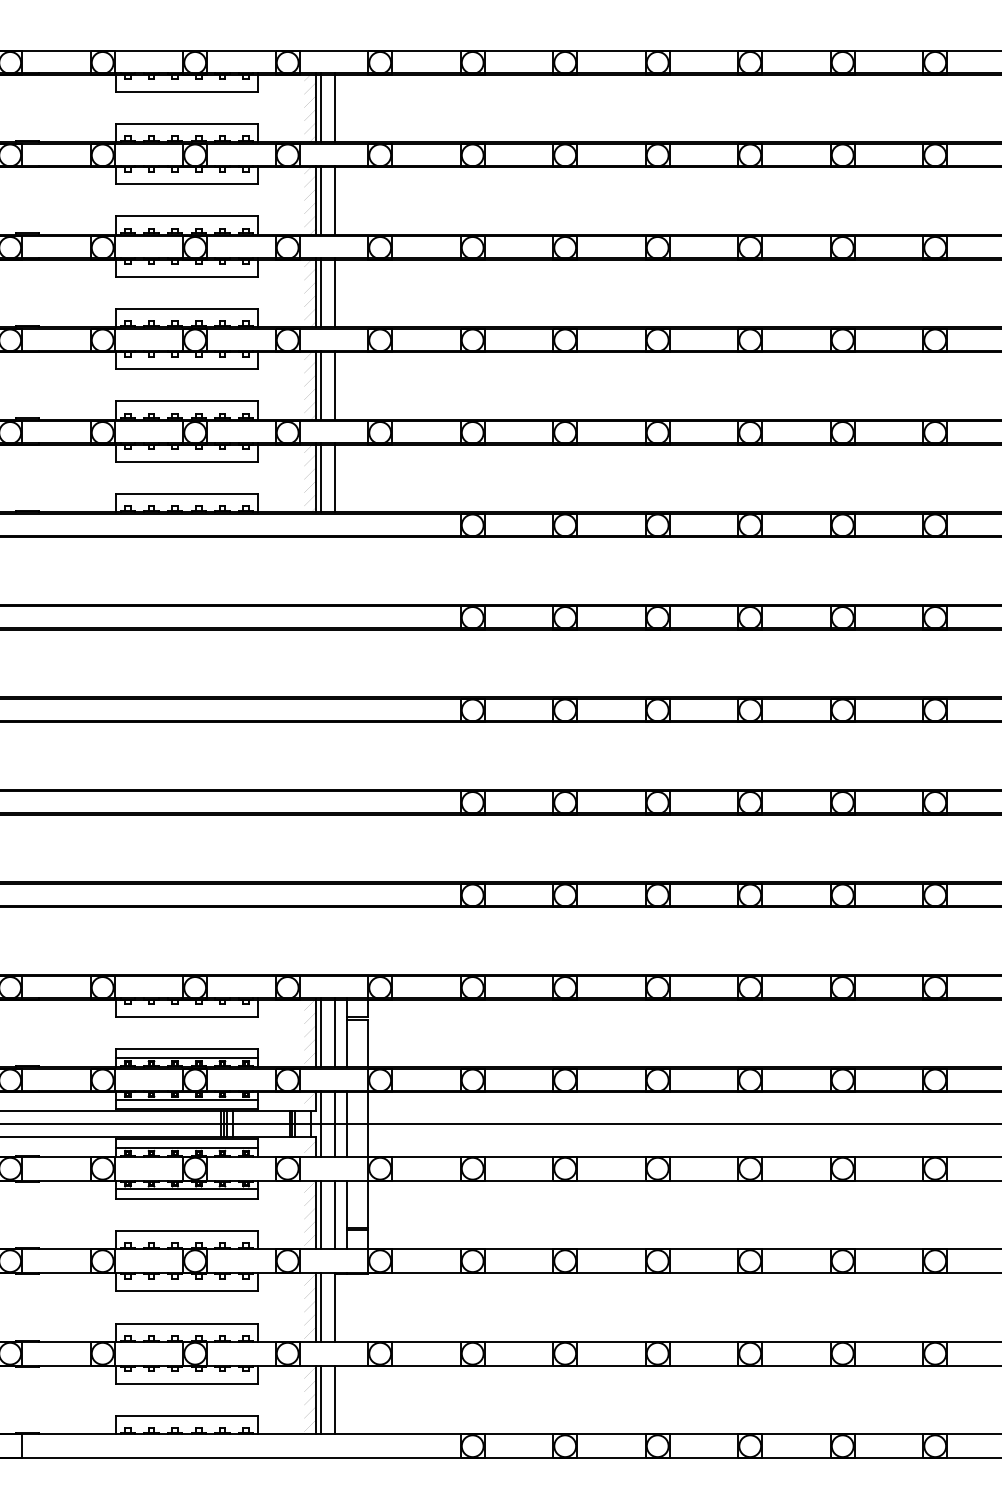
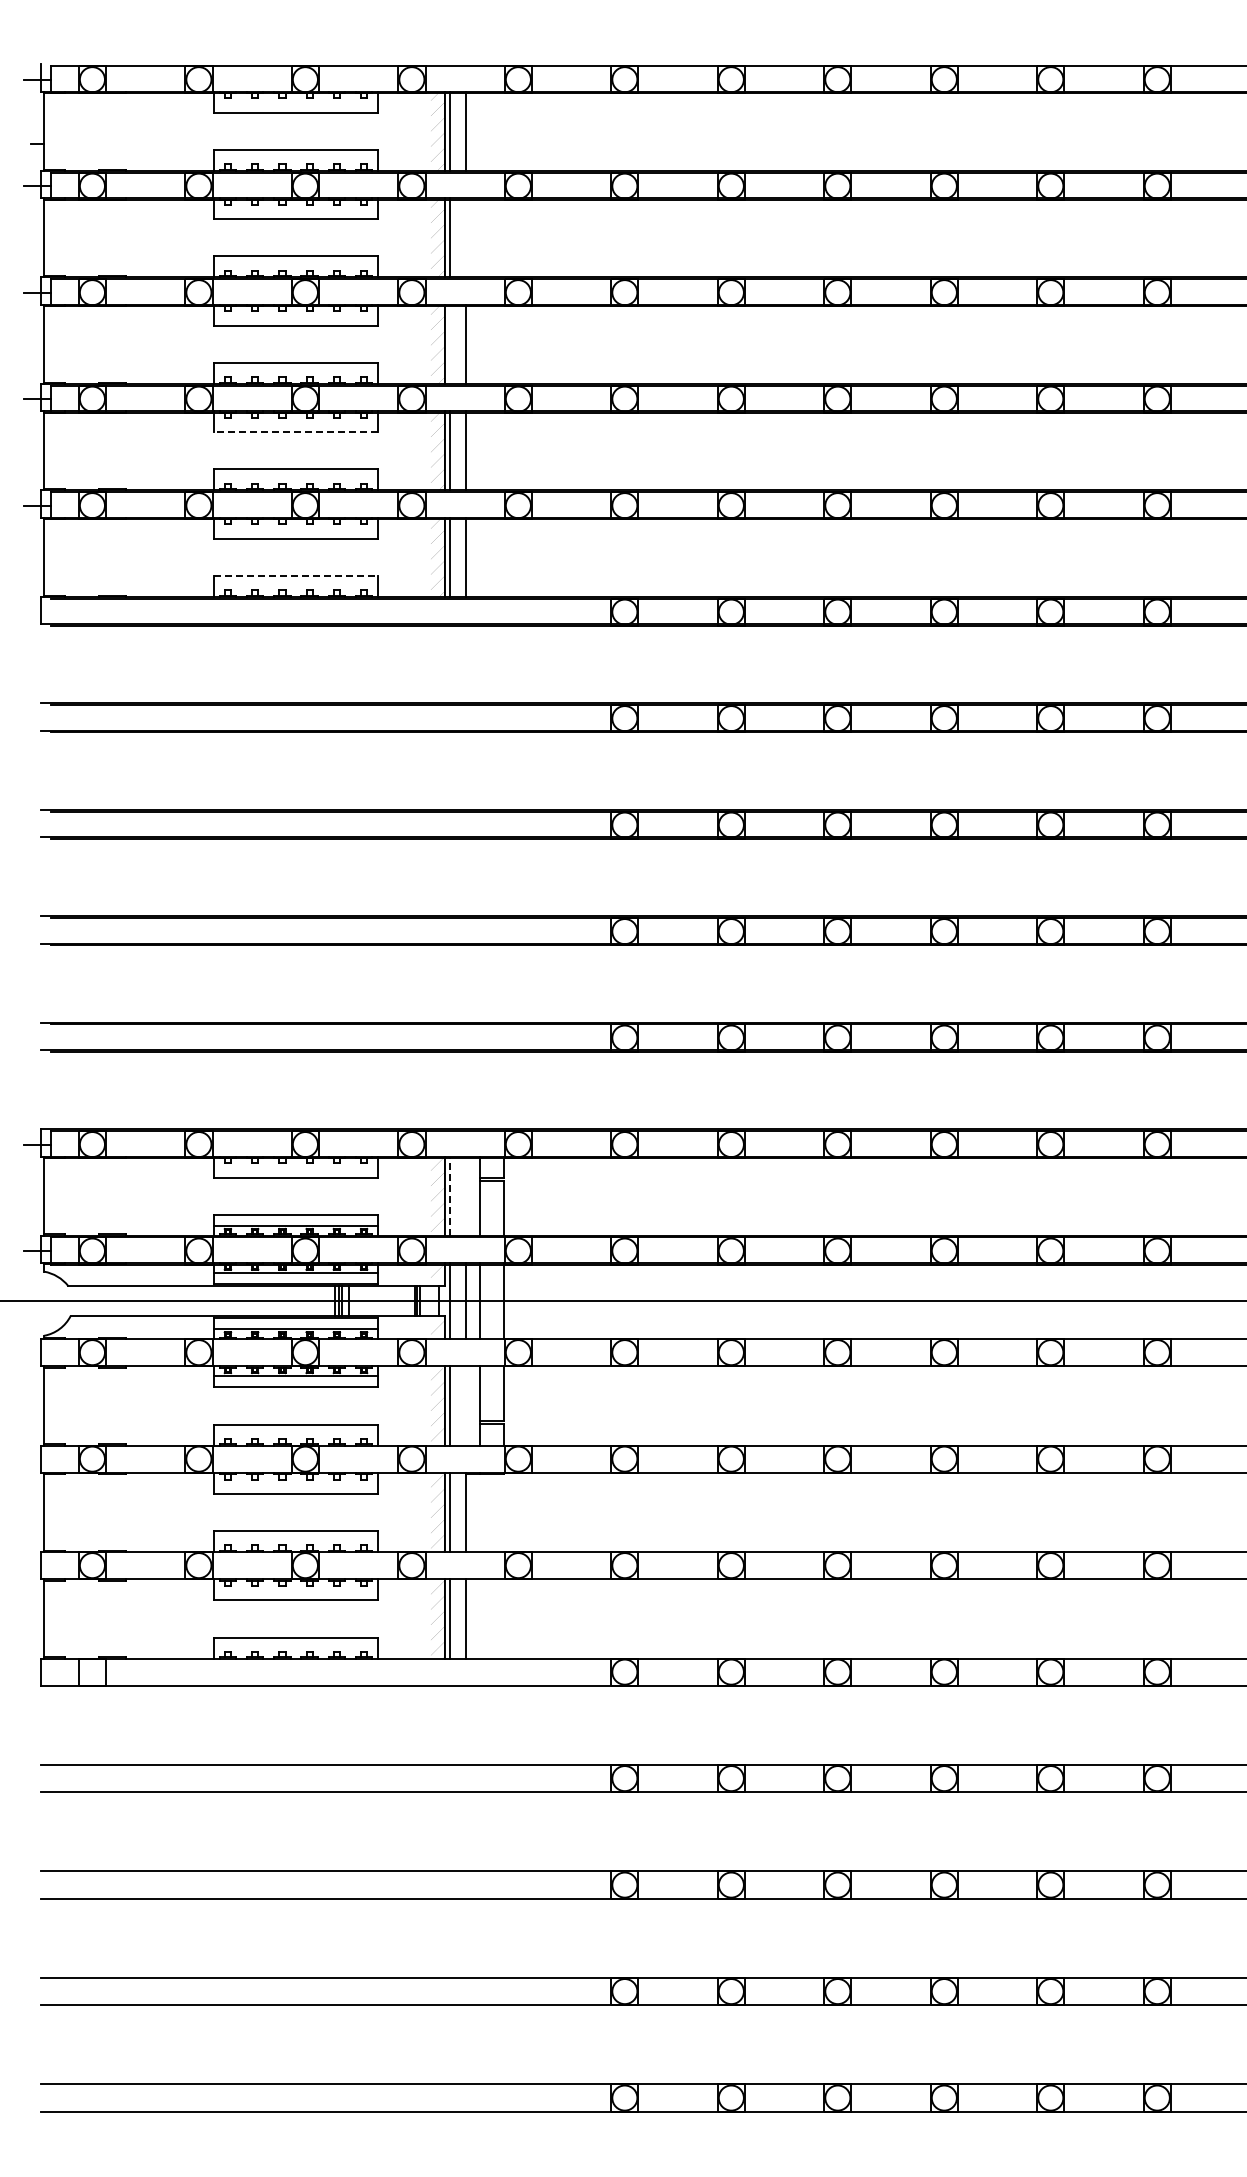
line: (335, 199) -> (466, 237), removed
line: (320, 292) -> (449, 343), removed
line: (187, 369) -> (296, 432), solid -> dashed
line: (187, 493) -> (296, 575), solid -> dashed
line: (335, 1032) -> (466, 1195), removed
line: (320, 1033) -> (449, 1196), solid -> dashed
line: (335, 1214) -> (466, 1405), removed

